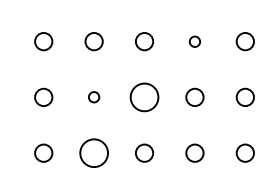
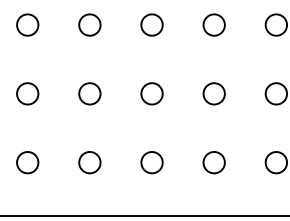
circle: (194, 41) -> (213, 24), size x1.67
circle: (93, 96) -> (89, 92), size x1.67
circle: (144, 97) -> (151, 93), size x0.62
circle: (93, 152) -> (89, 161), size x0.62

